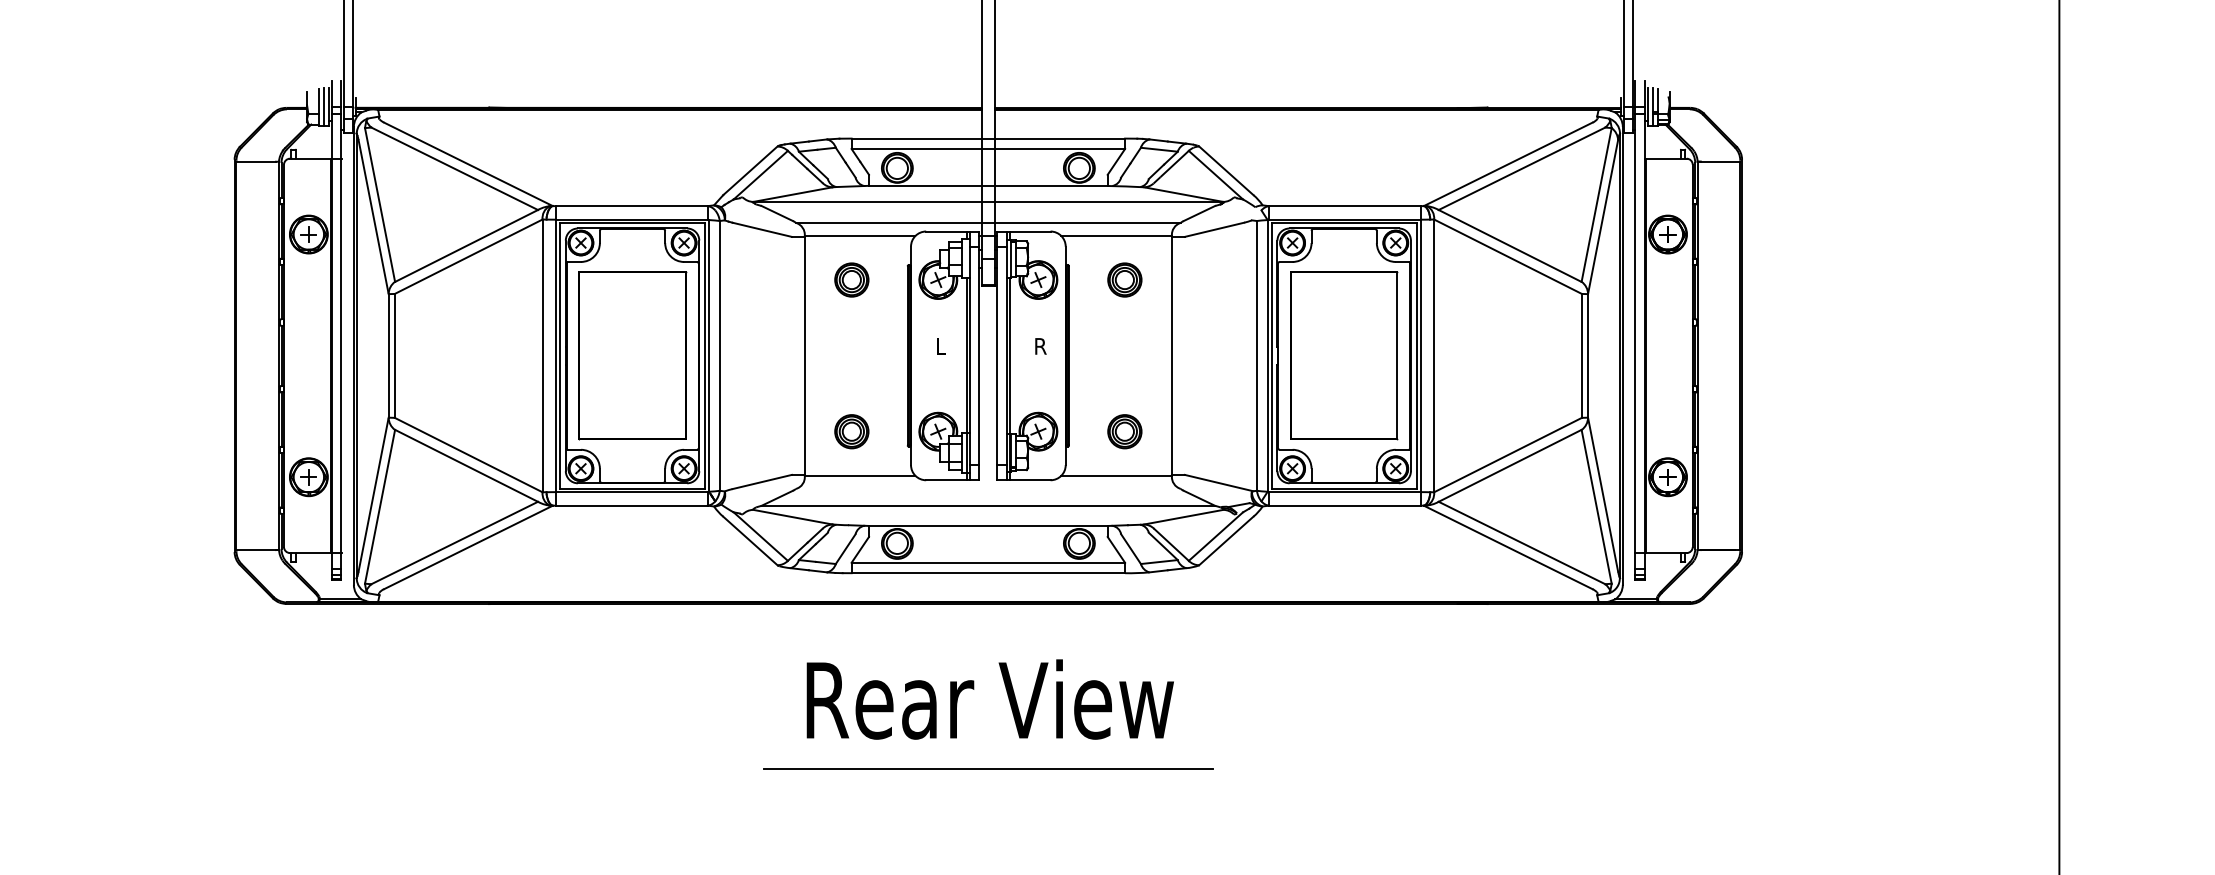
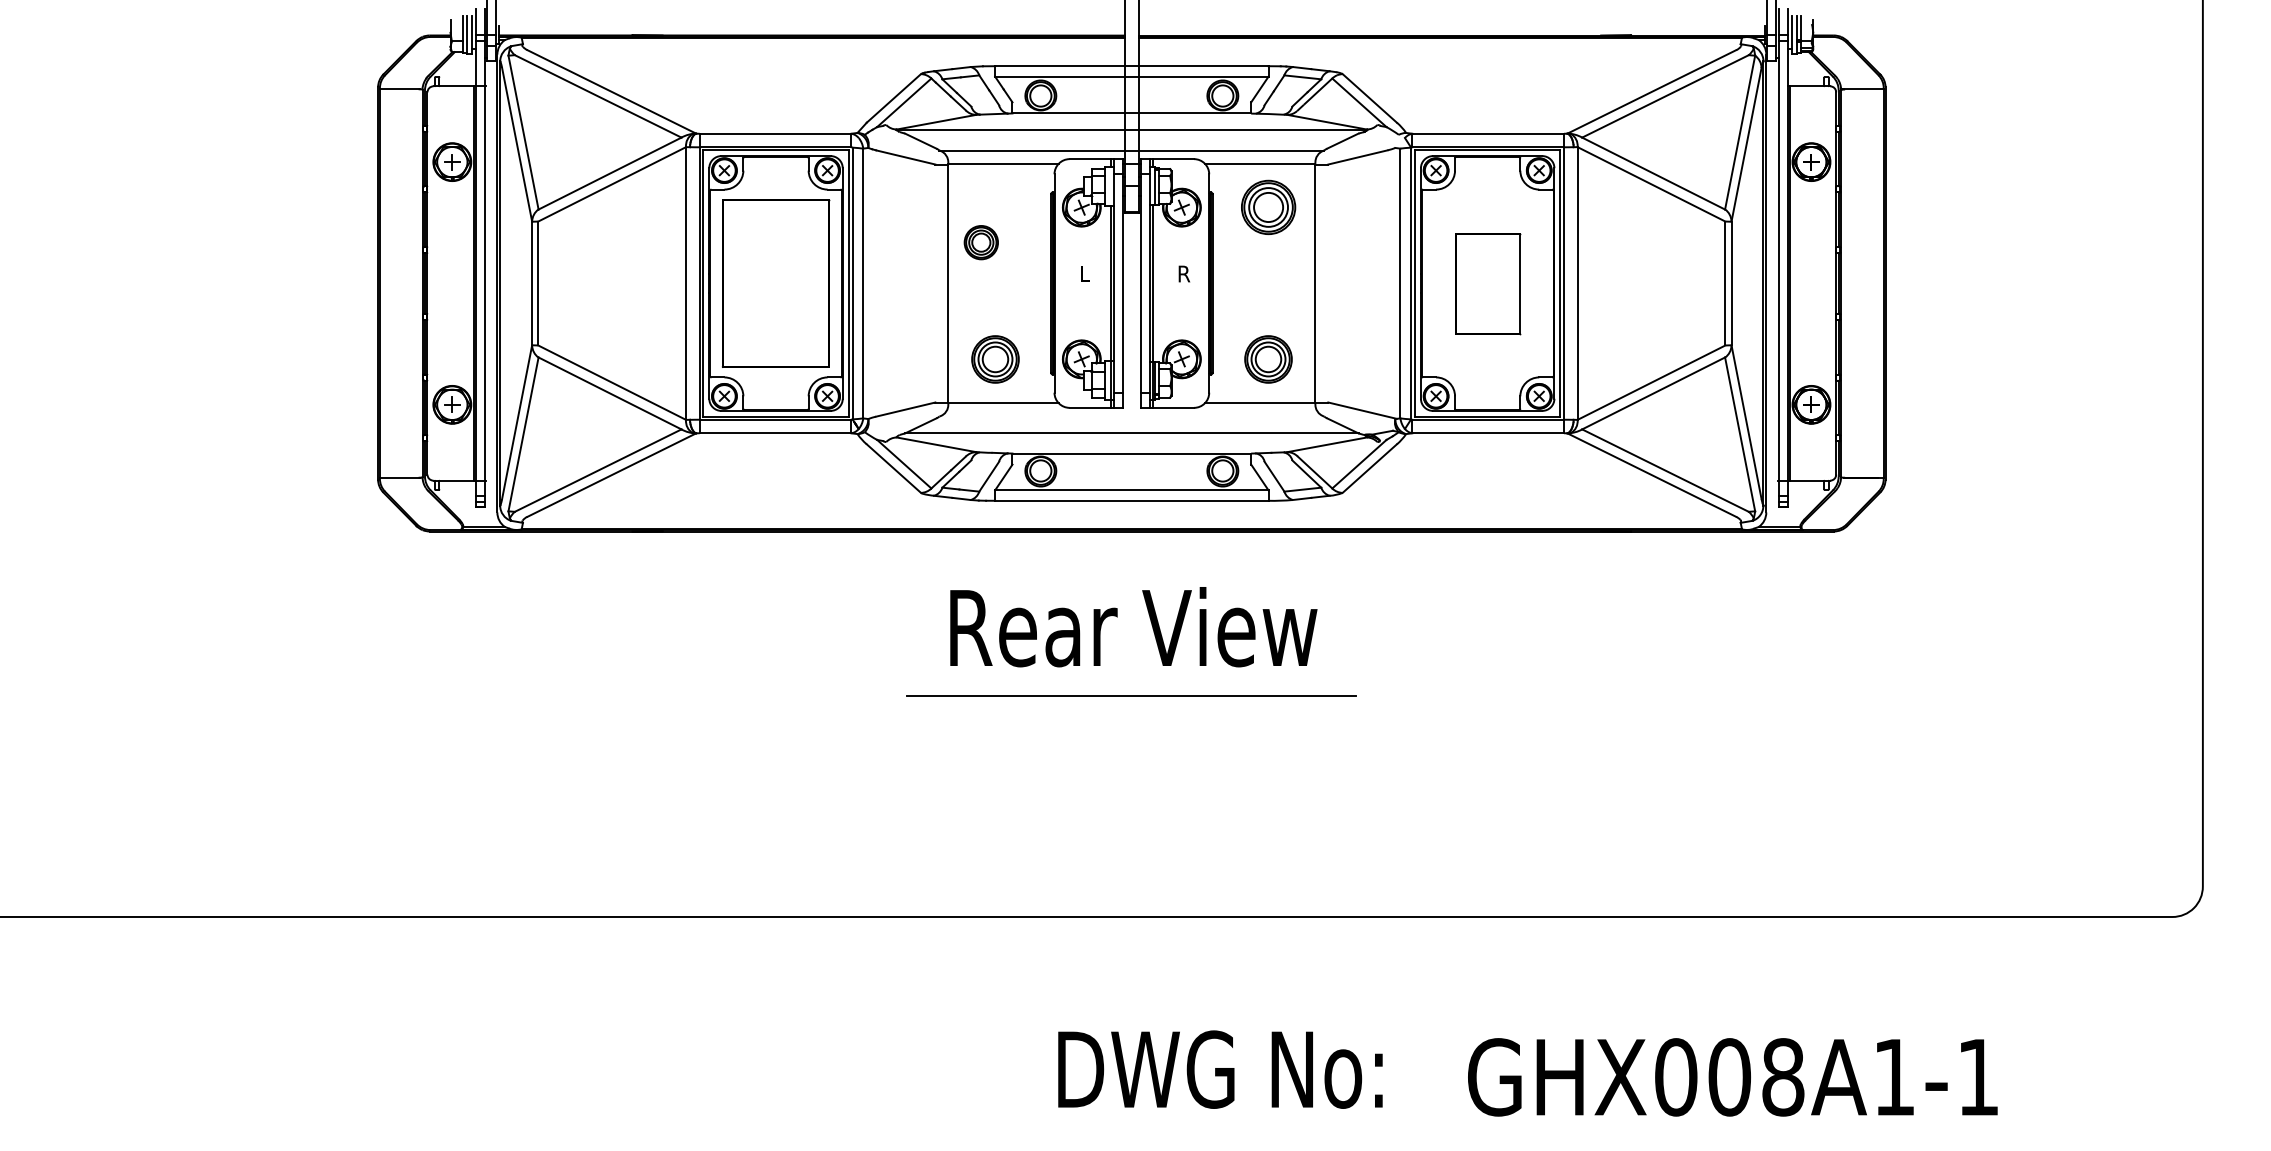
part: (851, 279) -> (980, 242), moved
part: (1124, 279) -> (1267, 207), size x1.6
part: (1345, 355) -> (1488, 283), size x0.6
part: (851, 430) -> (994, 358), size x1.4
part: (1124, 430) -> (1267, 358), size x1.4

